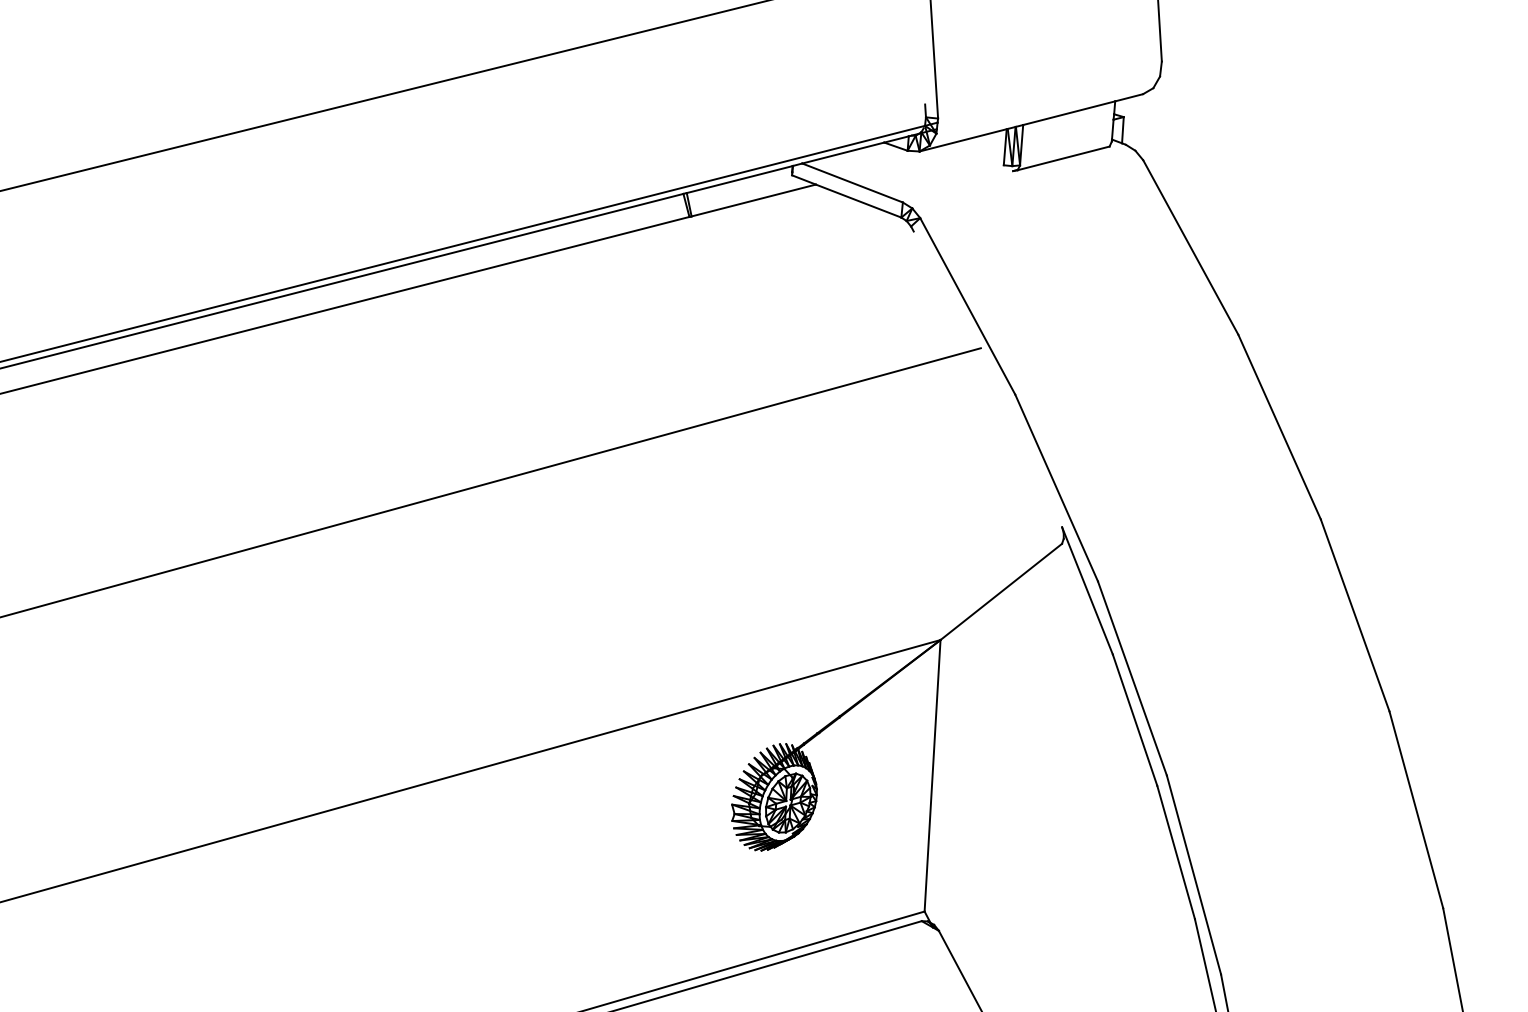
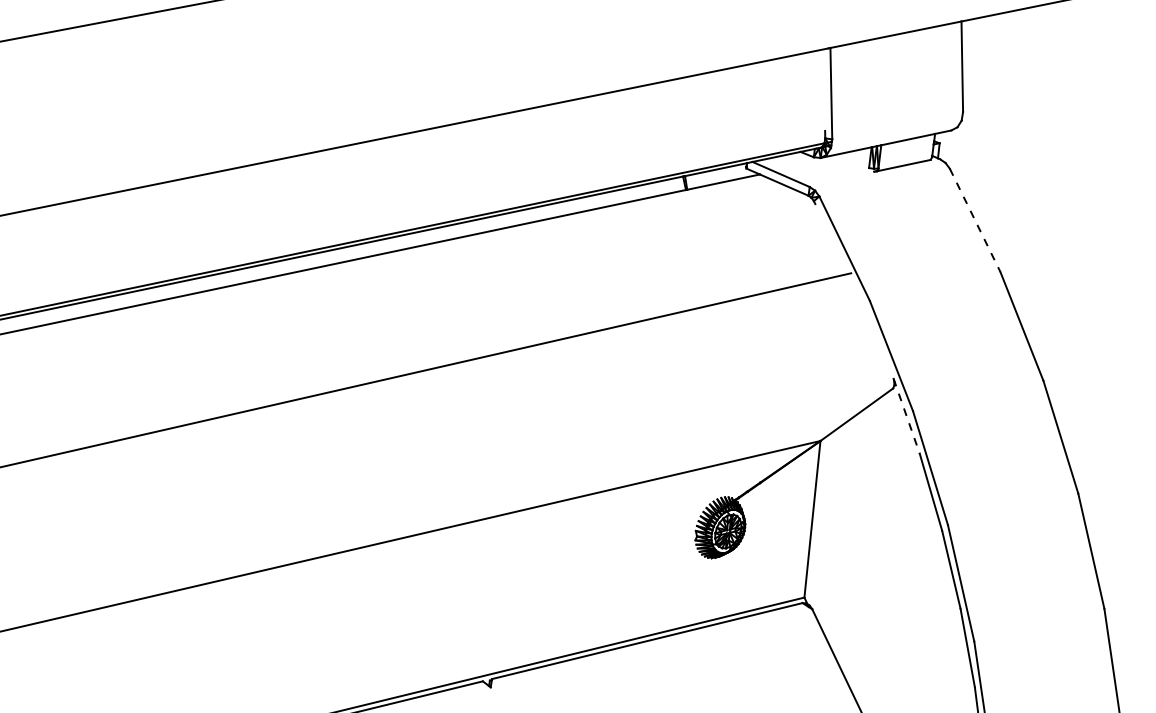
line: (1191, 247) -> (975, 220), solid -> dashed
line: (1087, 591) -> (906, 416), solid -> dashed

